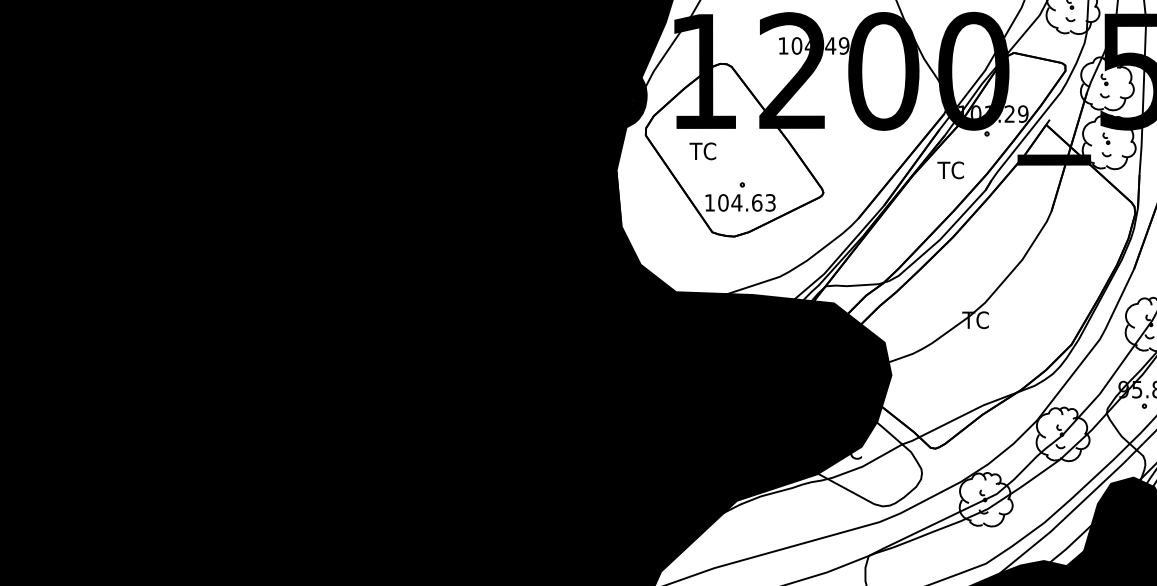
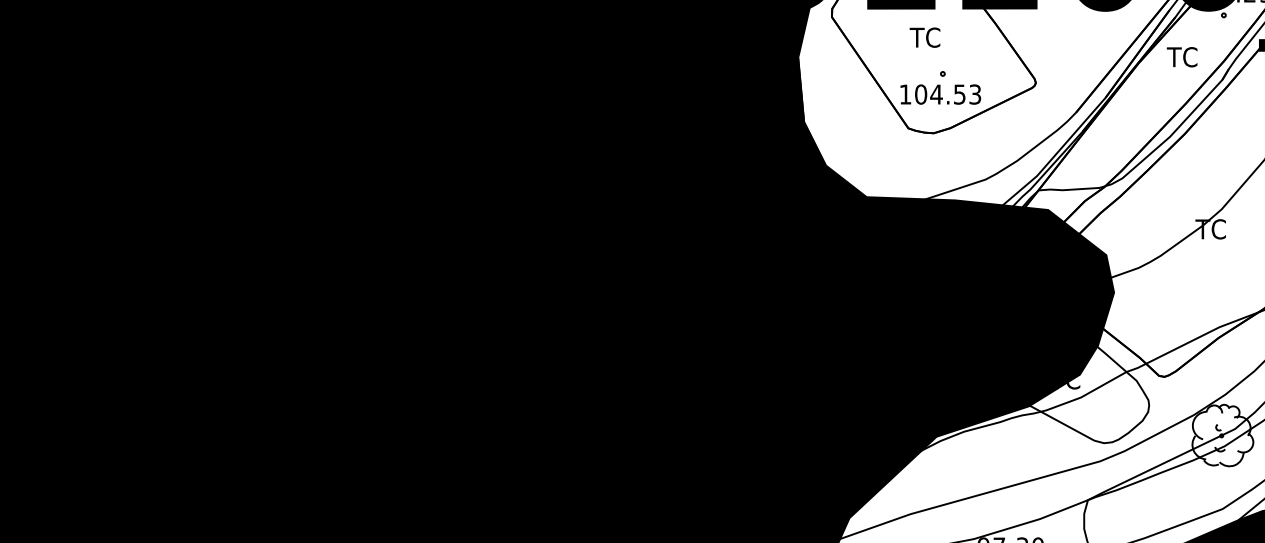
text: (702, 151) -> (924, 37), moved
text: (757, 202) -> (960, 94), 104.63 -> 104.53

